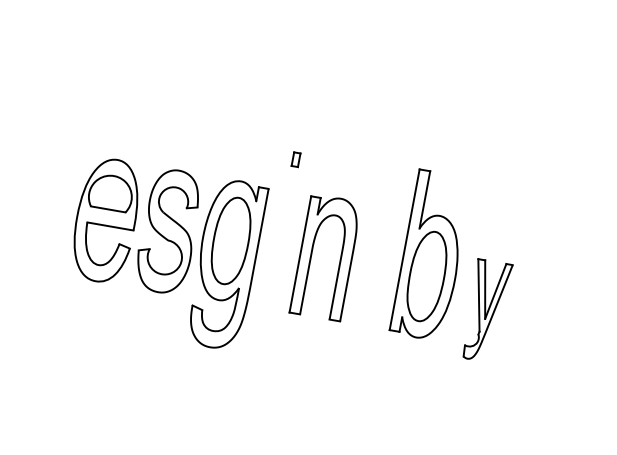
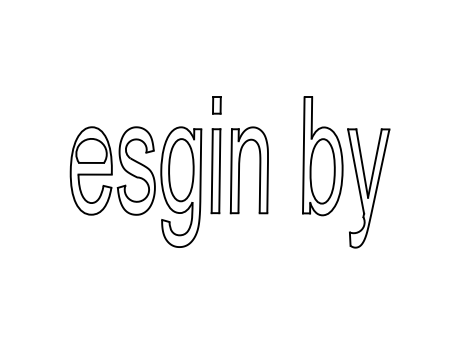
part: (295, 159) -> (216, 105), size x1.67
part: (278, 250) -> (215, 171), added
part: (486, 311) -> (368, 188), size x1.67

